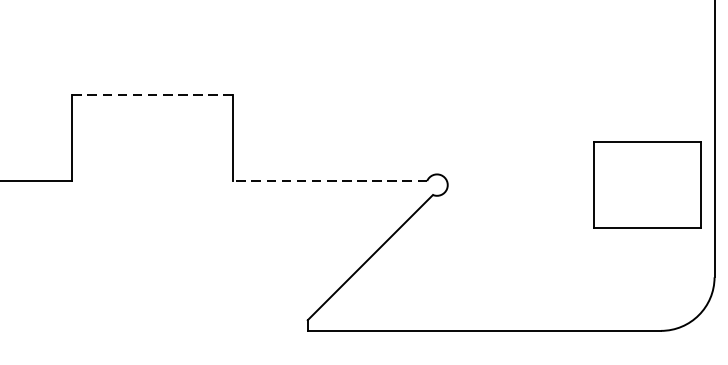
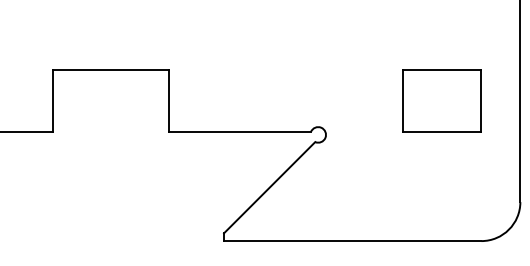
line: (153, 95) -> (111, 69), dashed -> solid
line: (330, 180) -> (240, 131), dashed -> solid
part: (646, 184) -> (441, 100), moved

